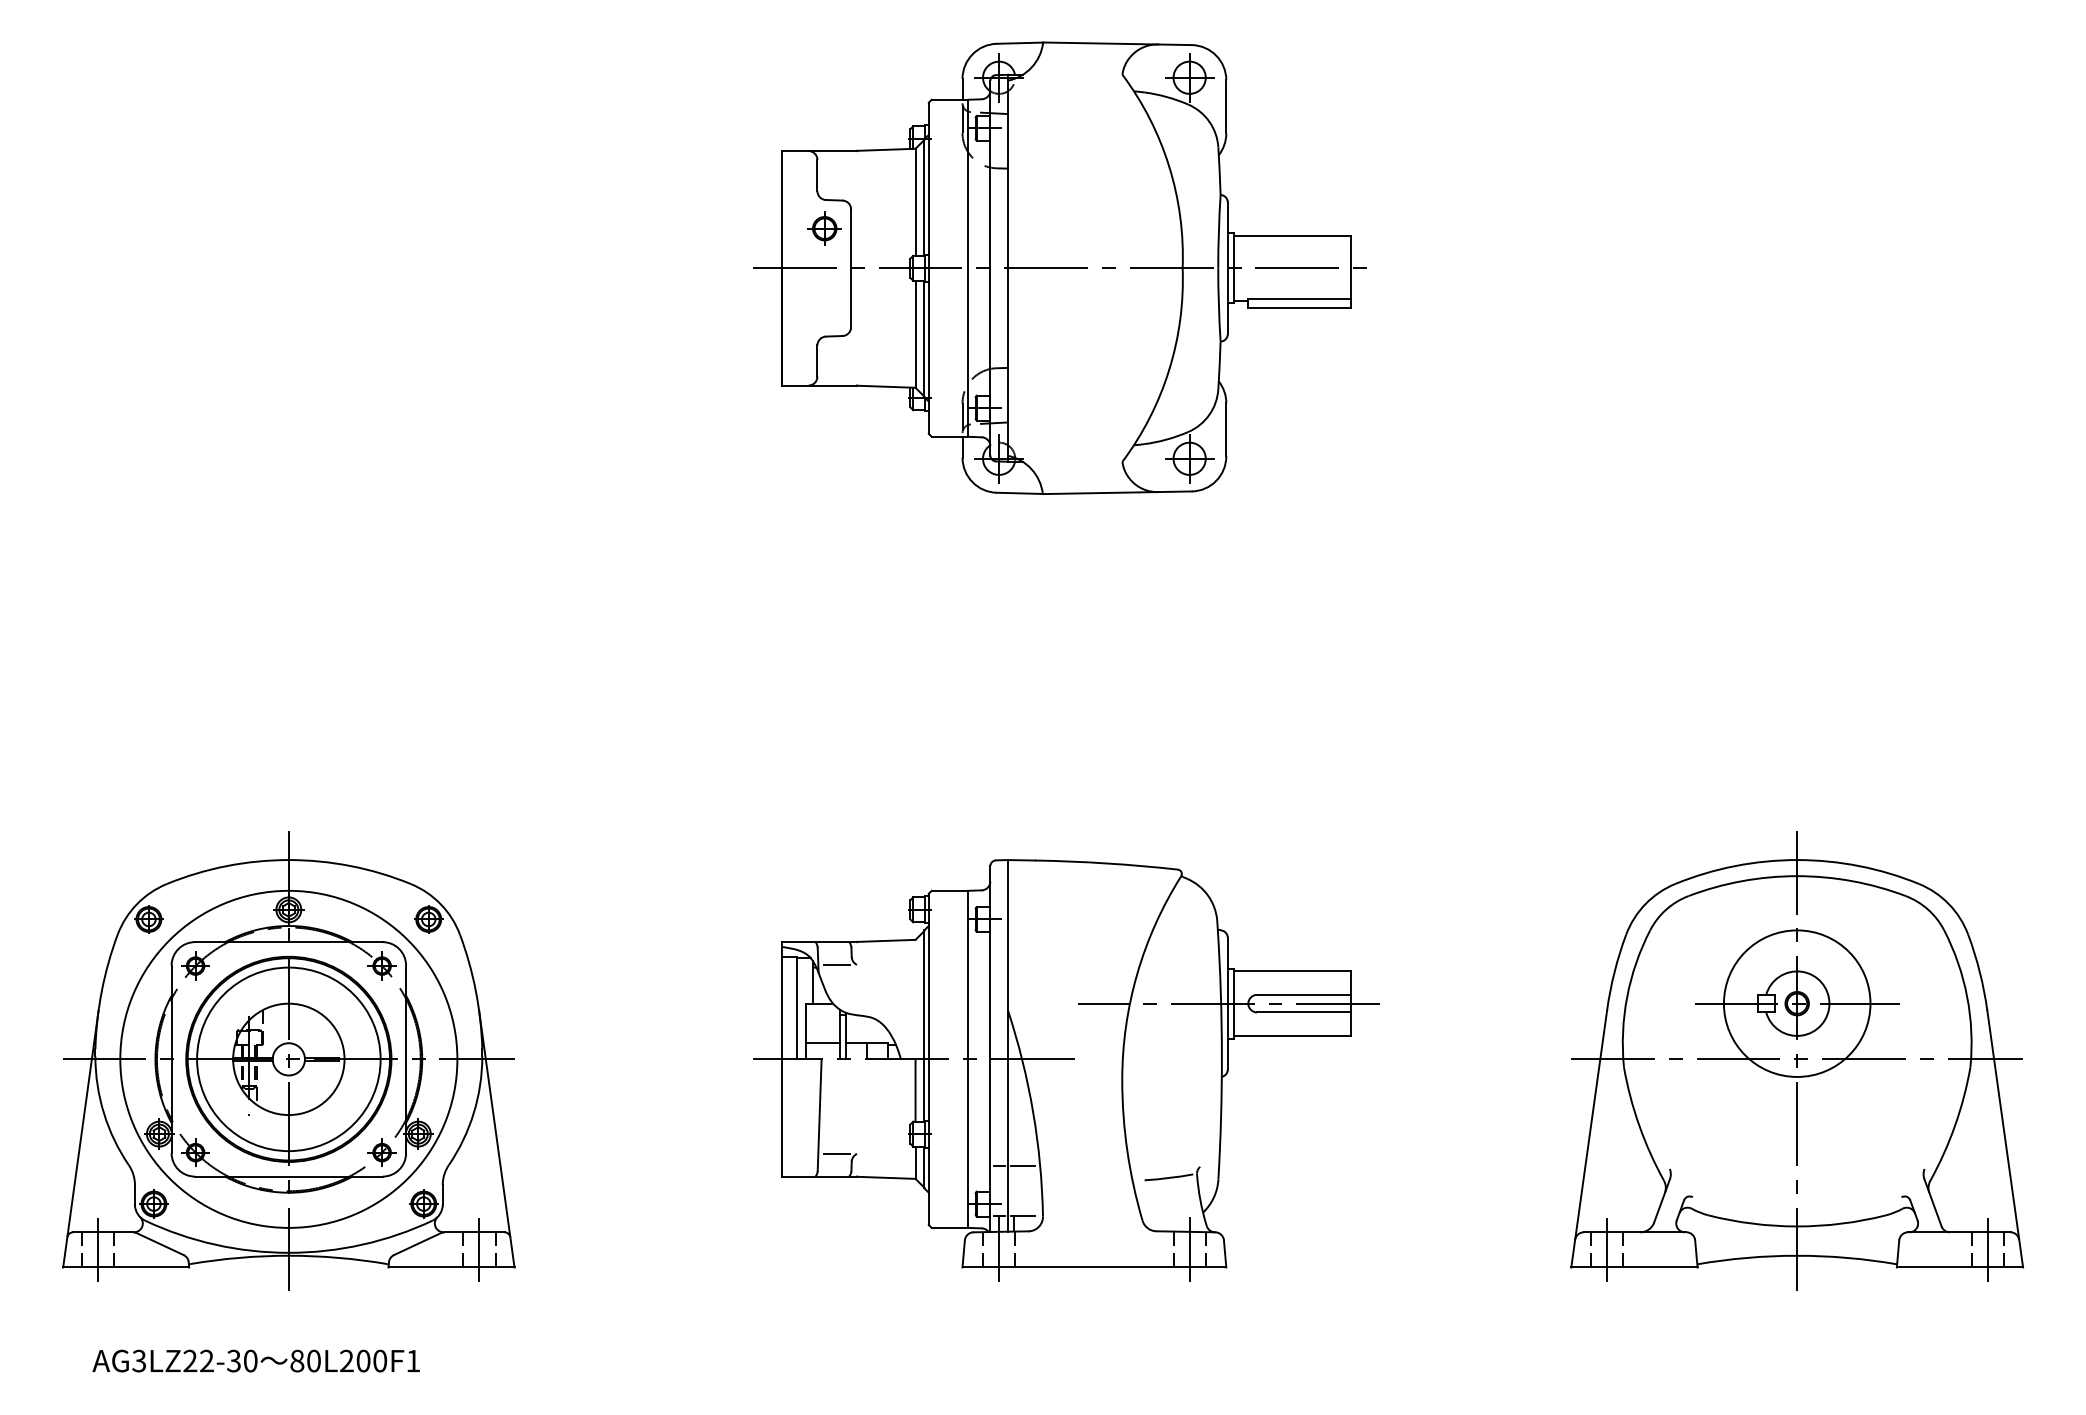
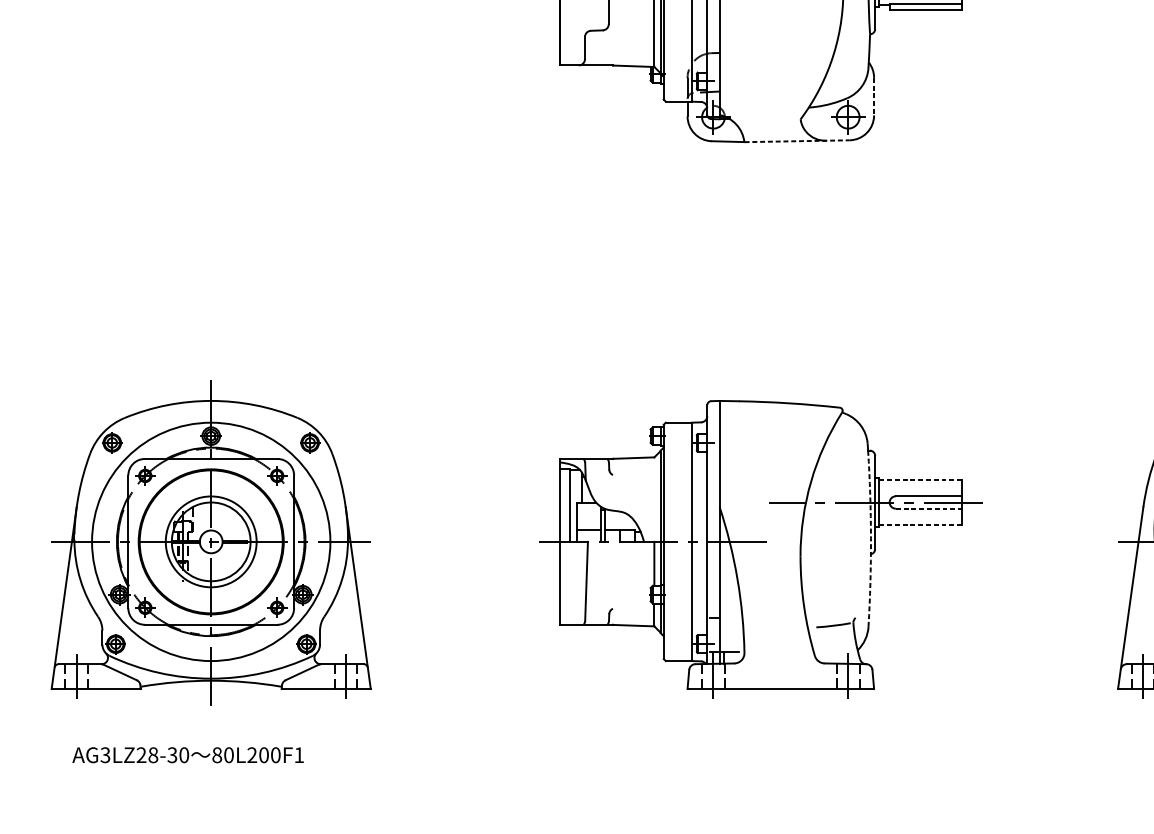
line: (1226, 429) -> (874, 96), solid -> dashed
line: (1117, 492) -> (797, 141), solid -> dashed
line: (837, 964) -> (599, 474), removed
line: (1292, 971) -> (920, 479), solid -> dashed
line: (1303, 1012) -> (928, 508), solid -> dashed
line: (1292, 1035) -> (920, 525), solid -> dashed
arc: (1221, 1054) -> (870, 538), solid -> dashed
circle: (288, 1059) -> (210, 541), size x0.7
line: (837, 1153) -> (599, 608), removed
line: (1023, 1166) -> (730, 617), removed
text: (206, 1360) -> (152, 754), AG3LZ22-30 -> AG3LZ28-30

